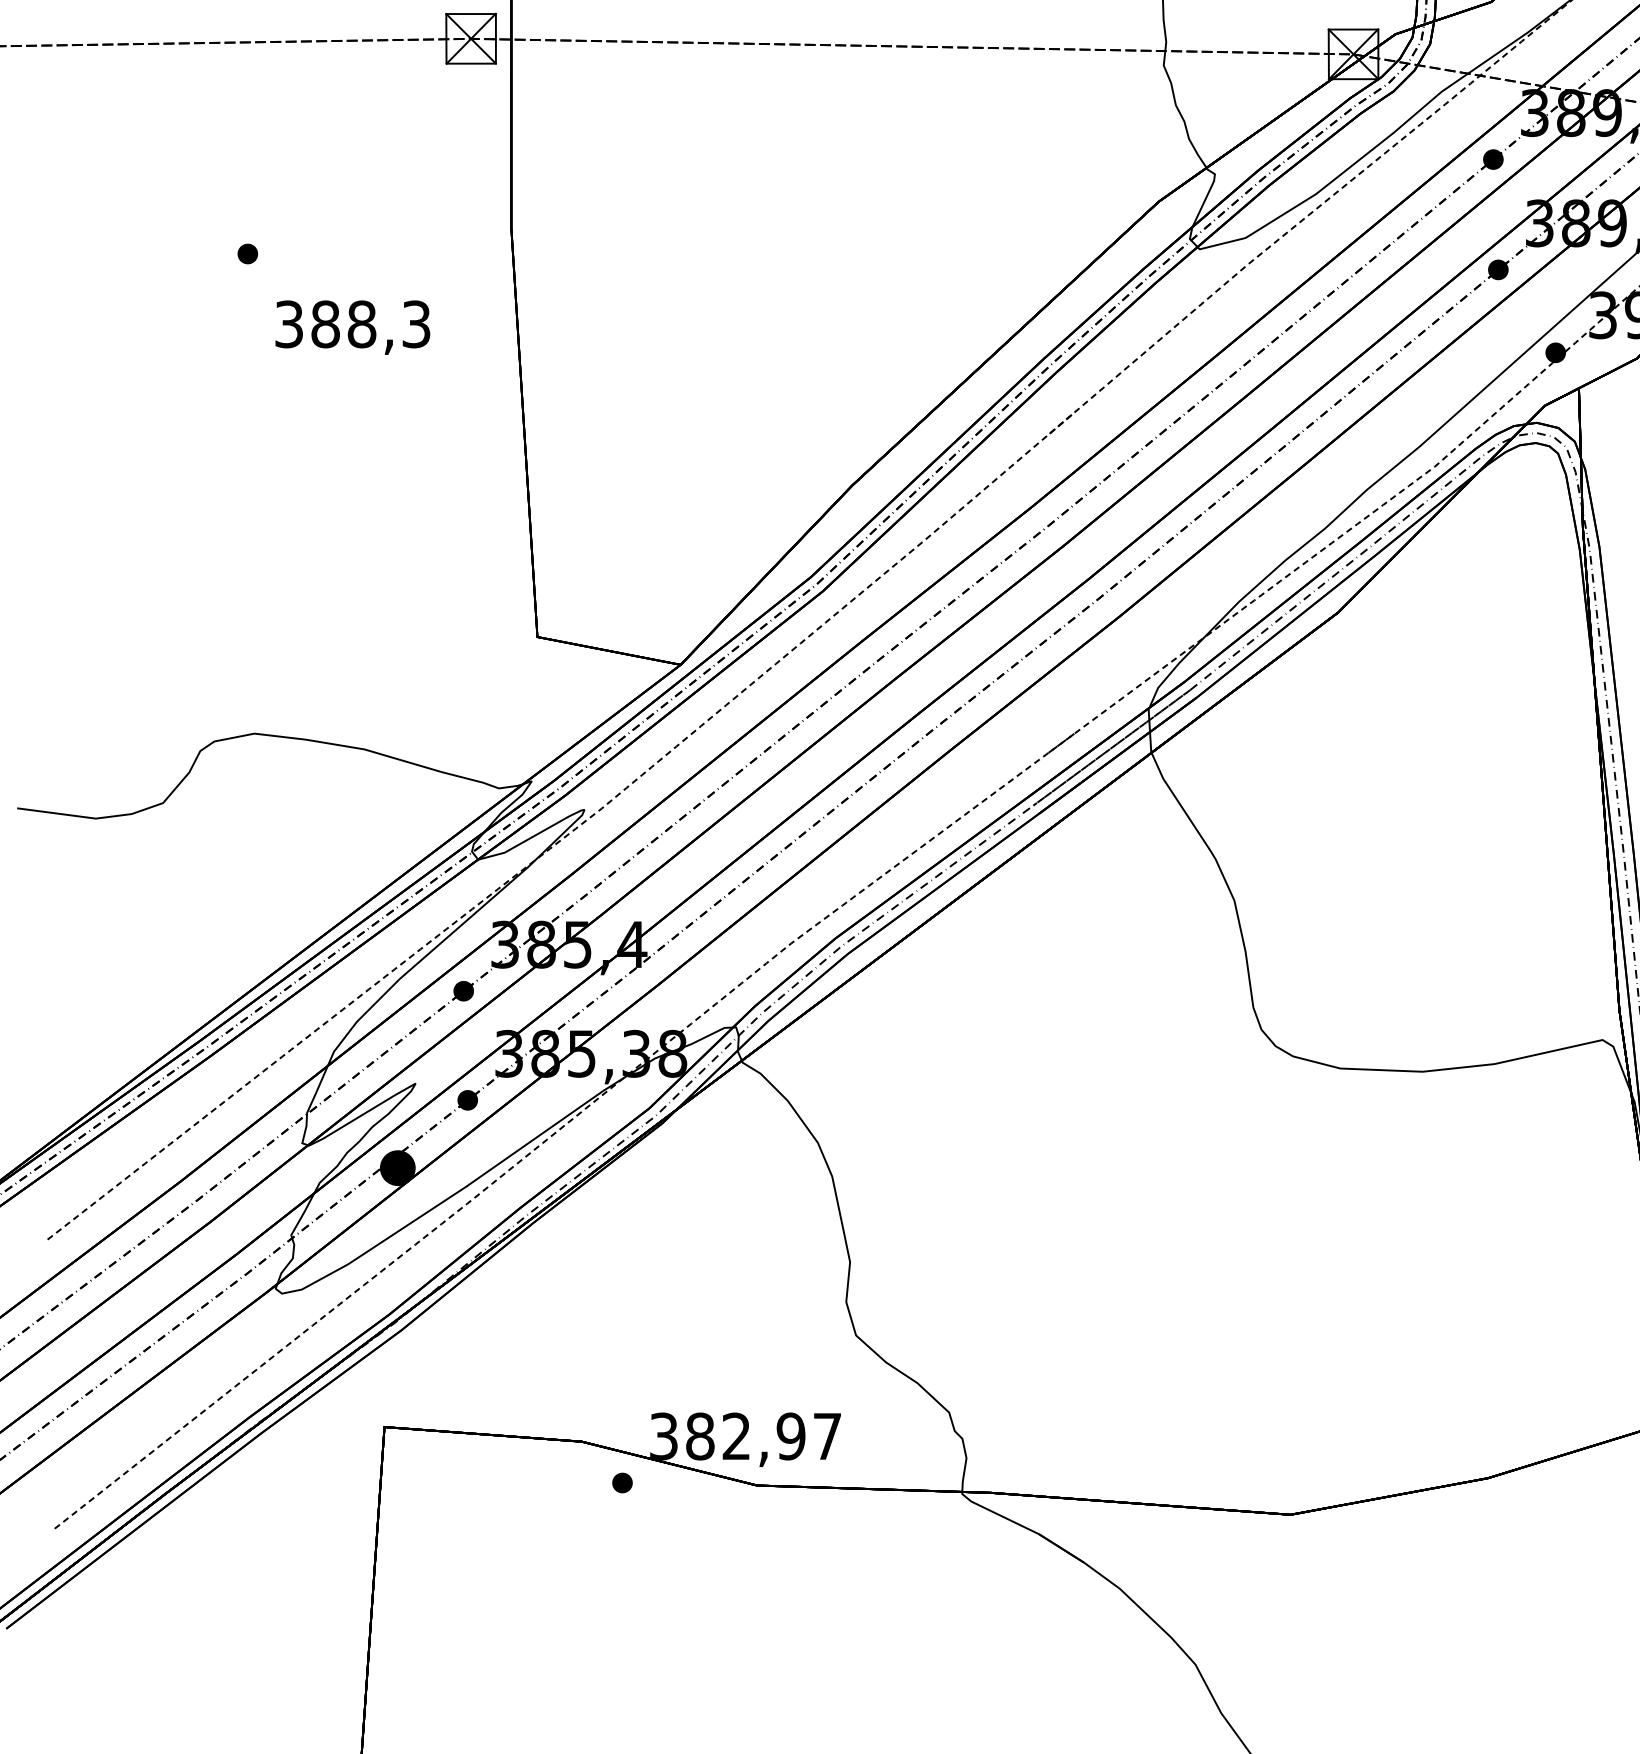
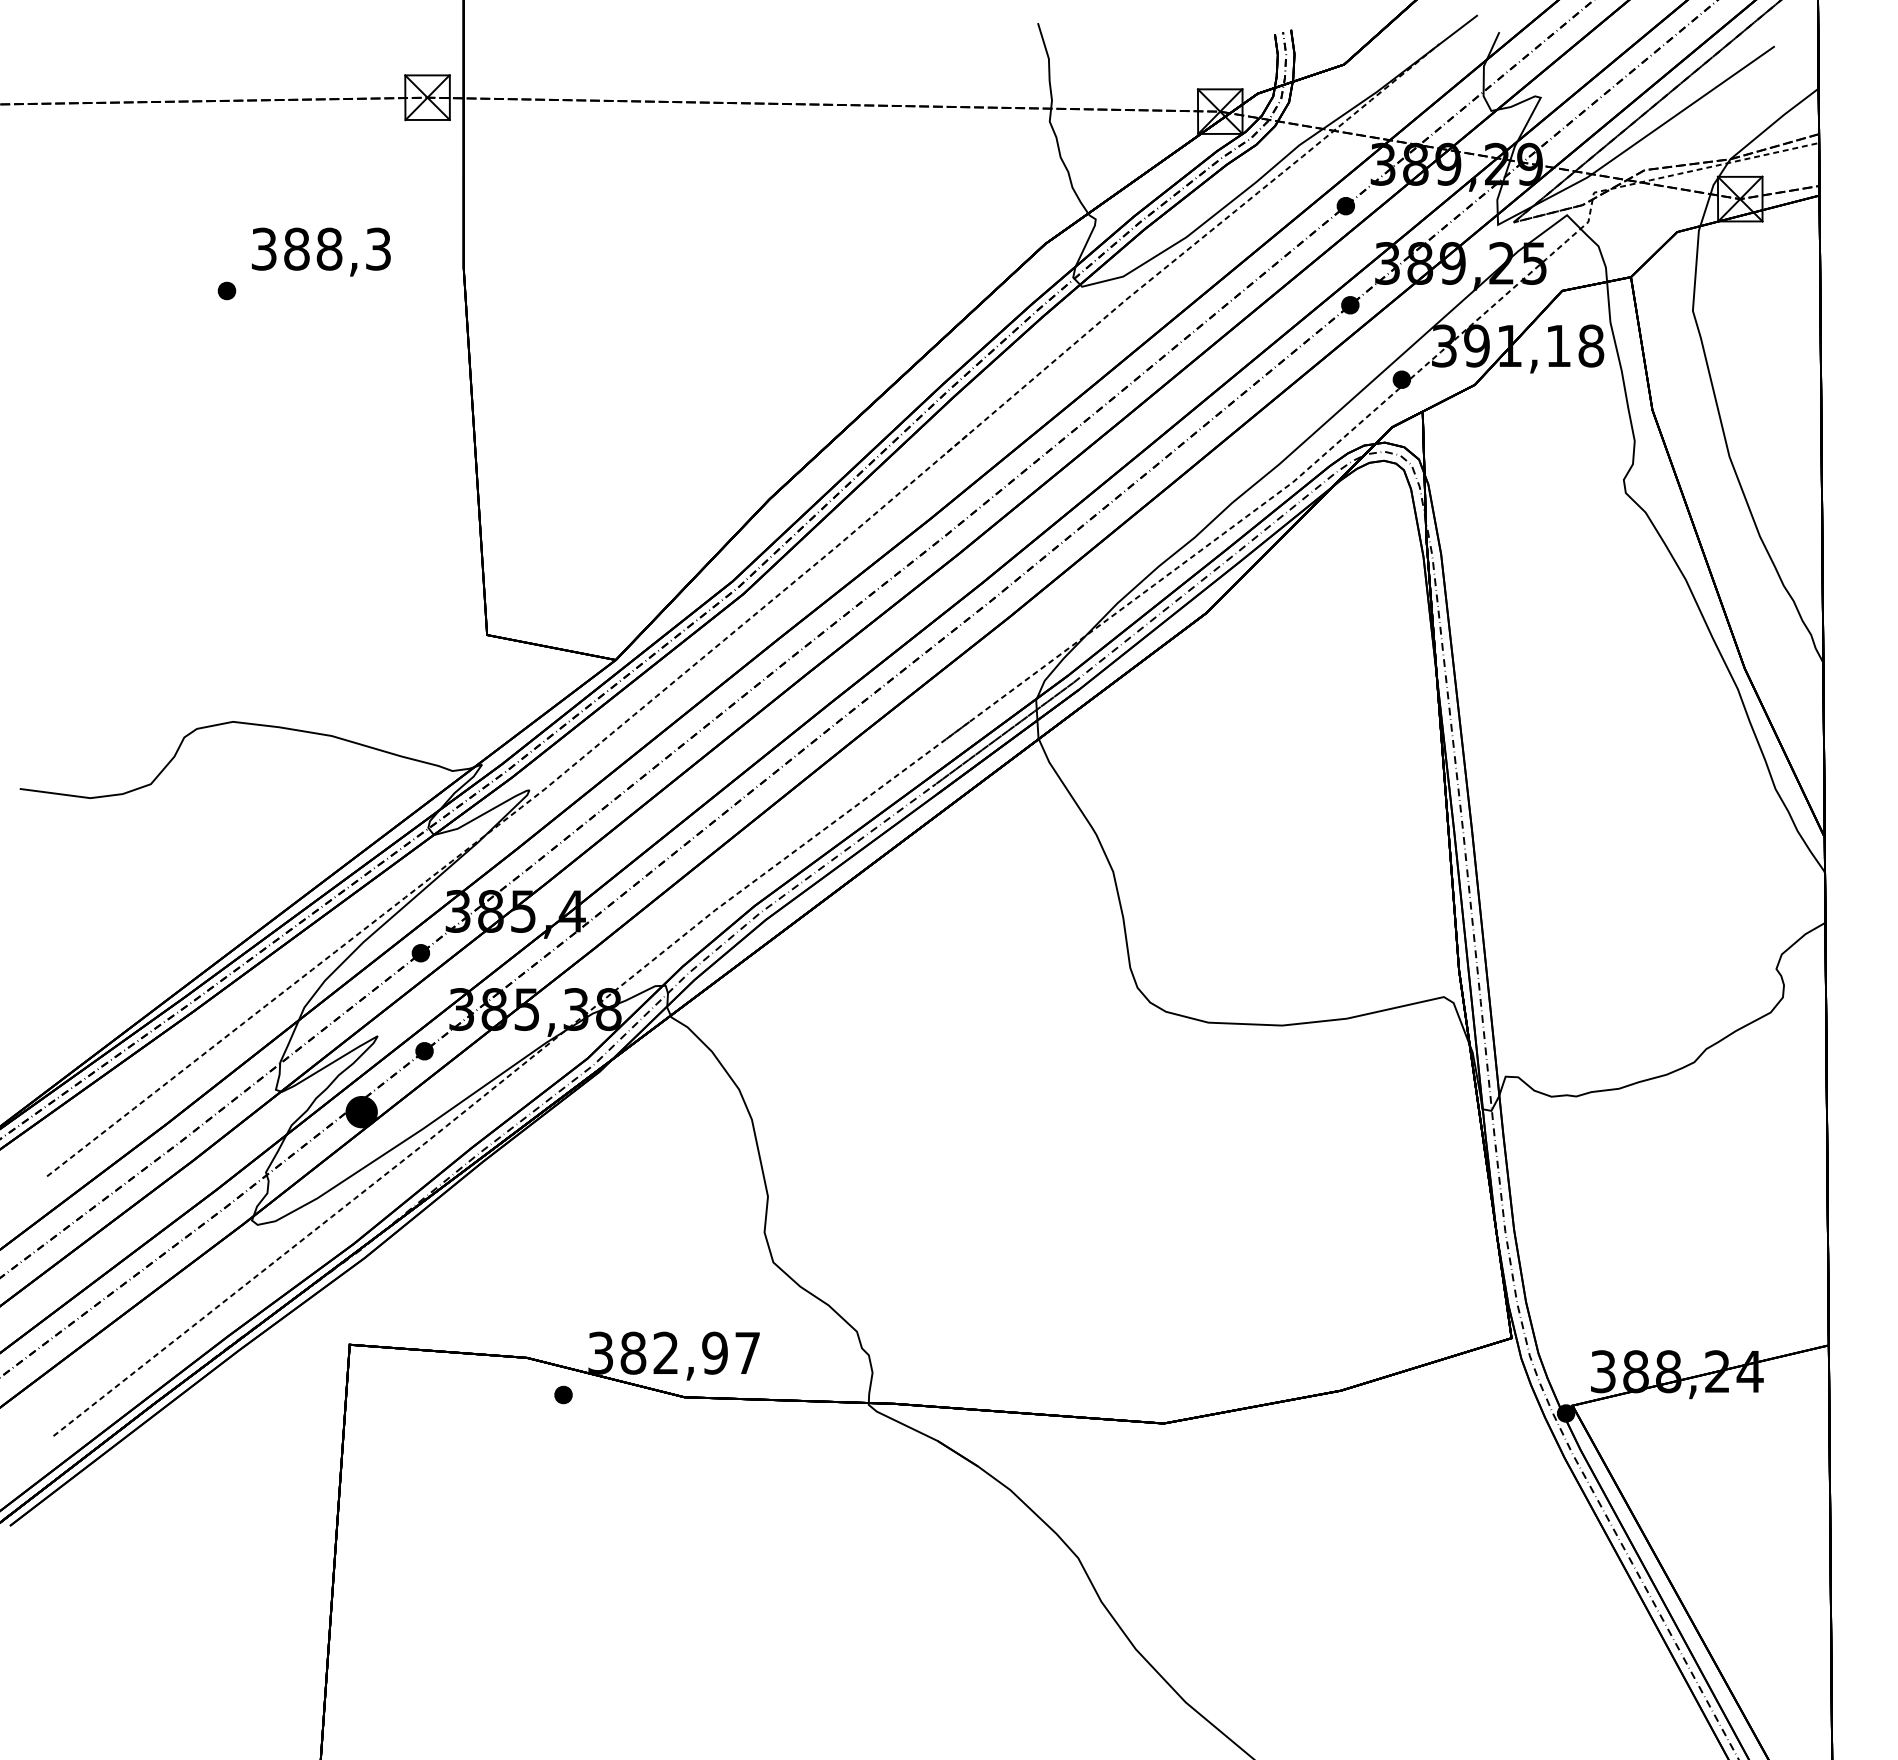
text: (353, 326) -> (321, 251), moved

